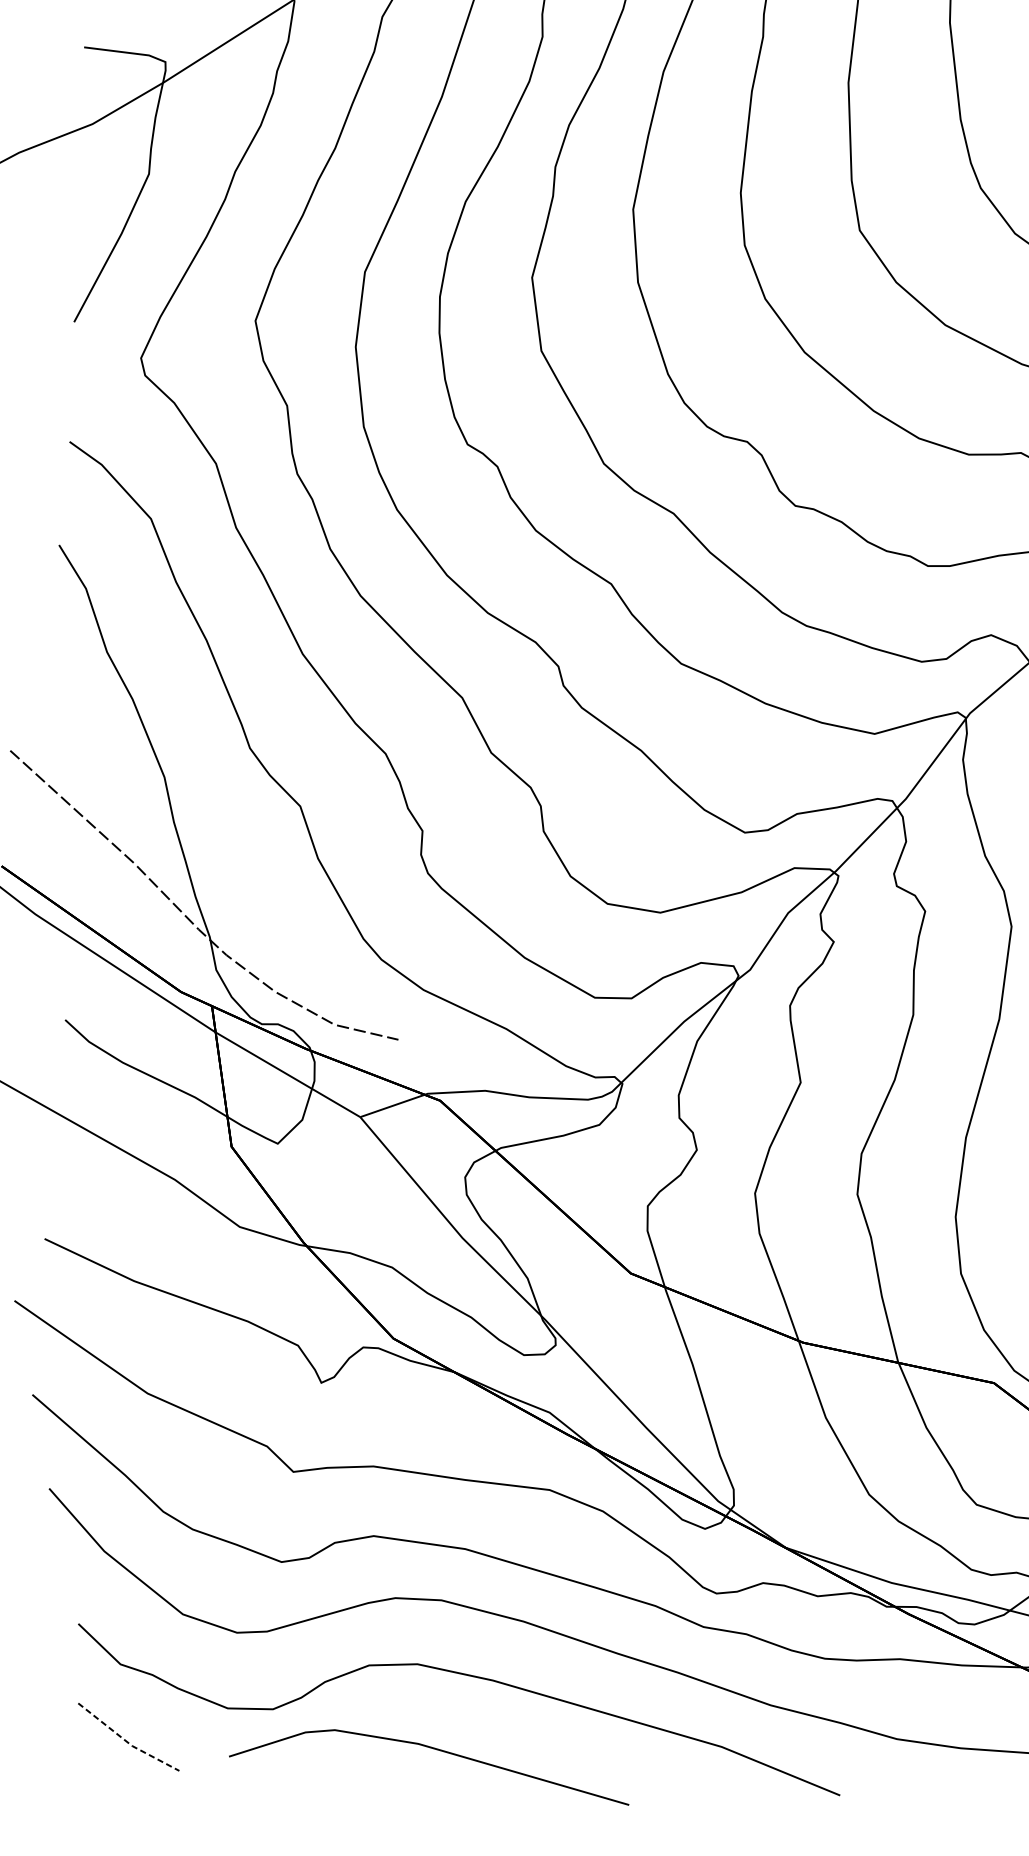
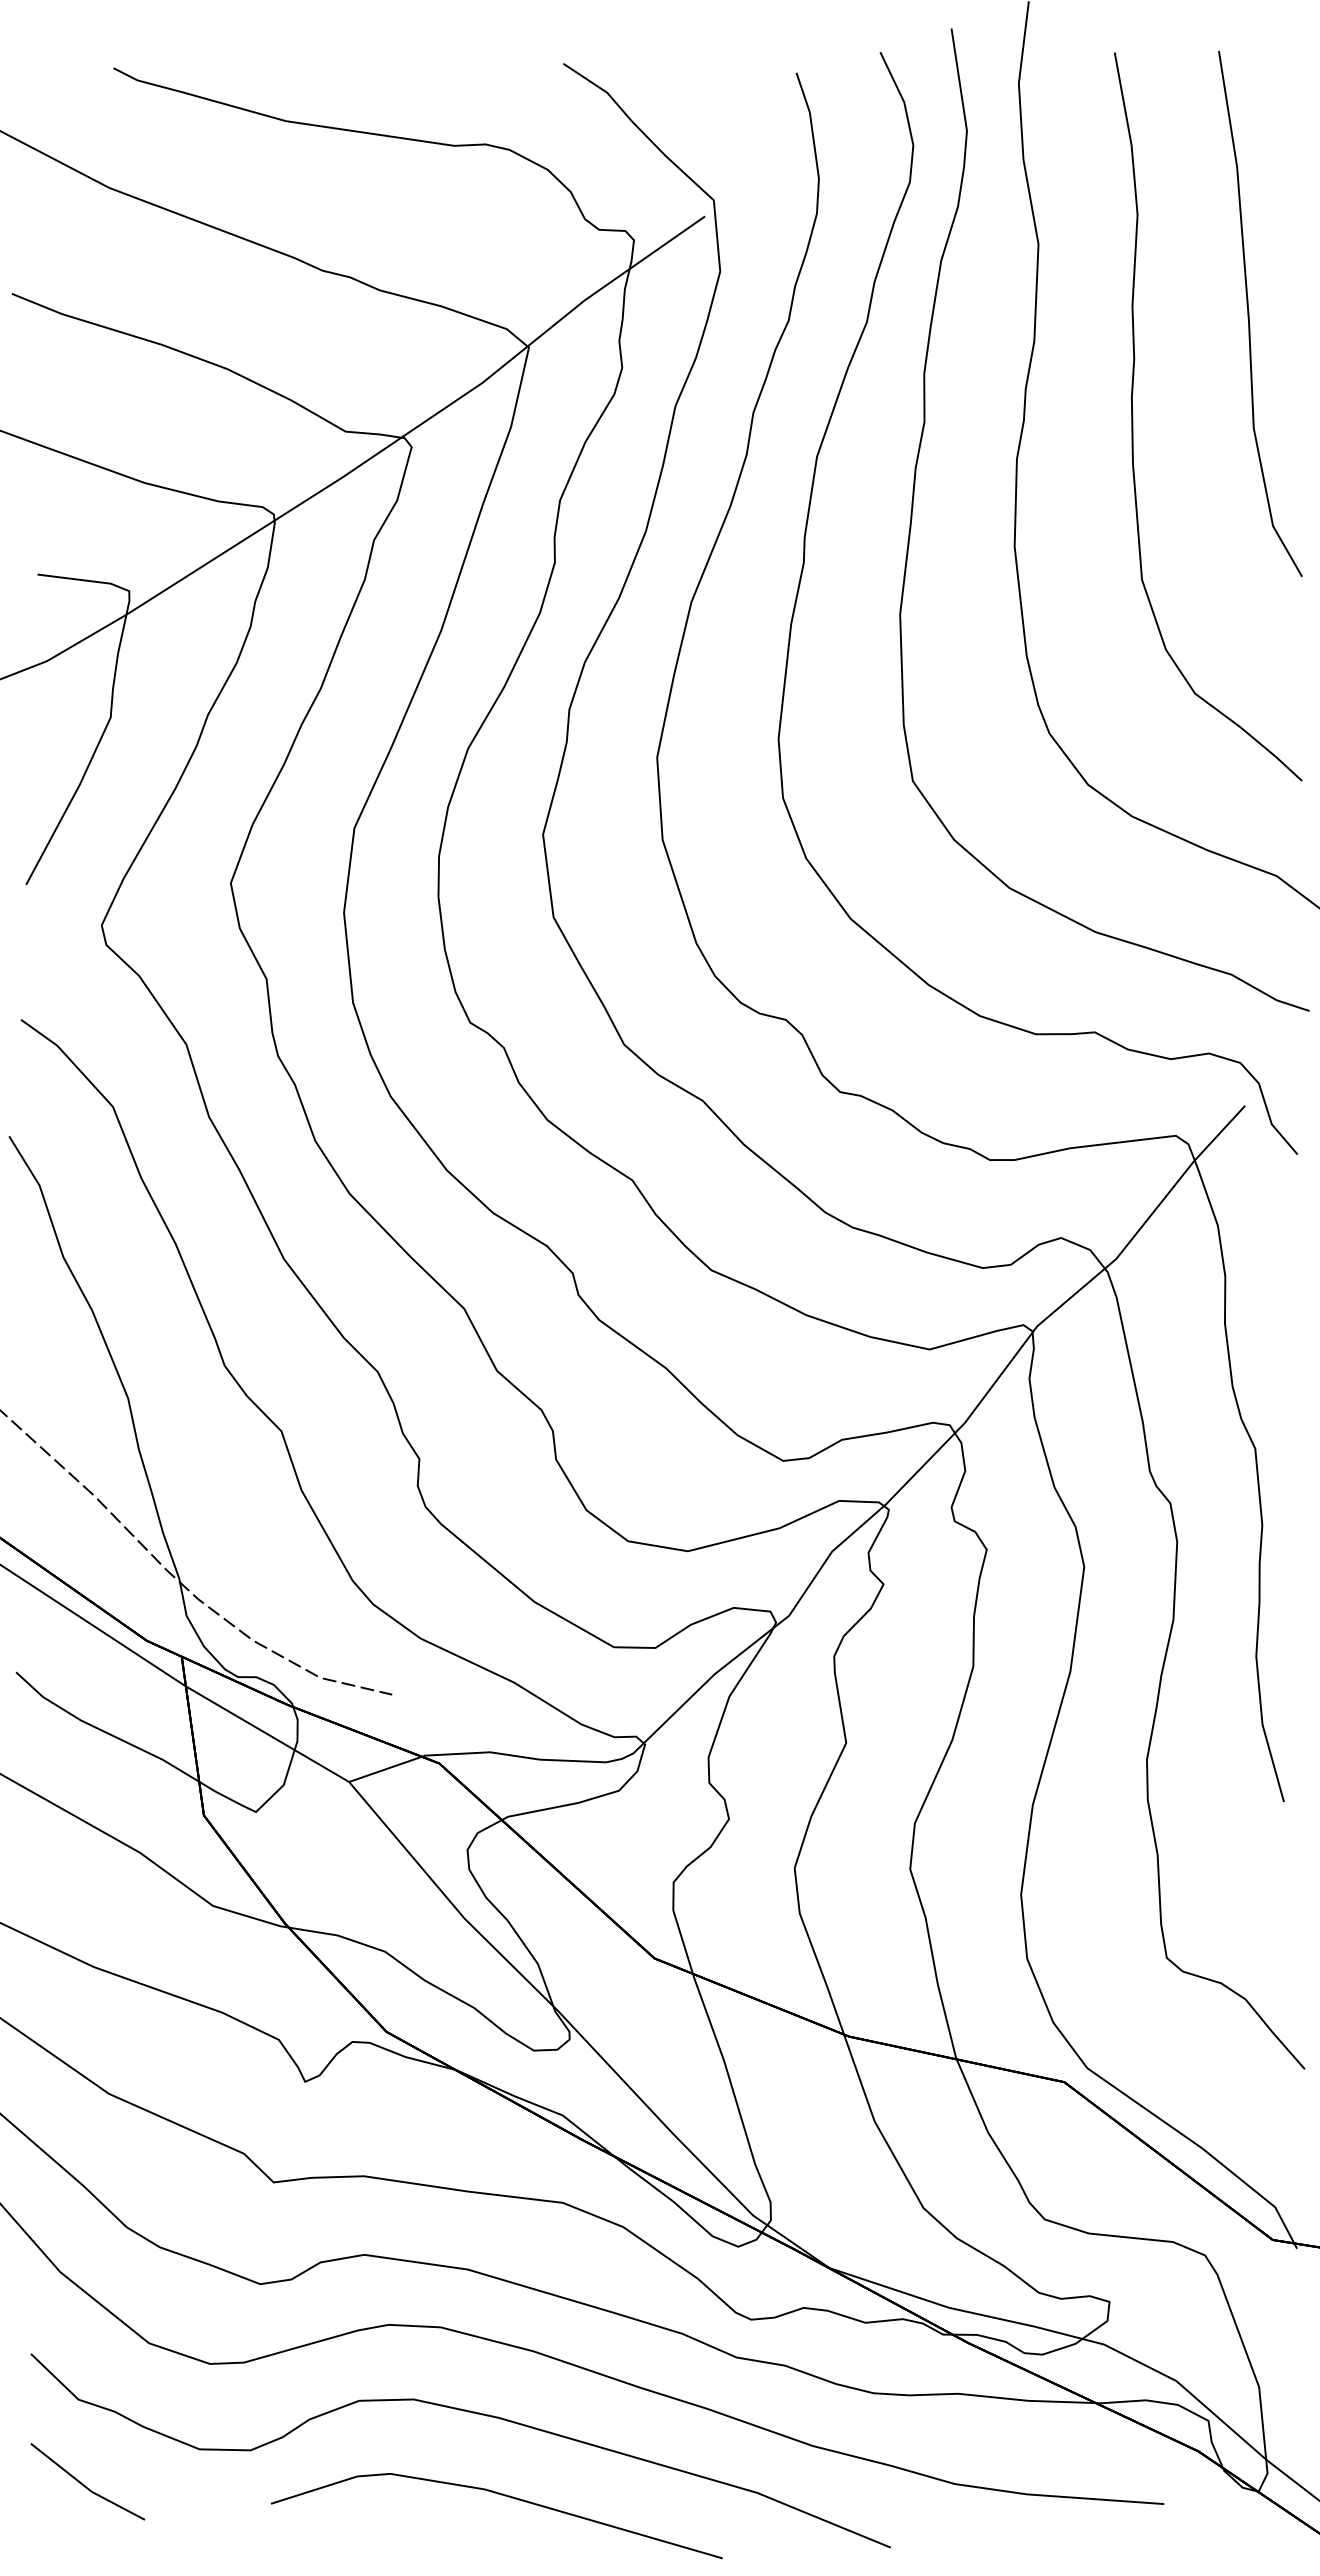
line: (126, 1741) -> (85, 2486), dashed -> solid
line: (435, 1750) -> (504, 2496), moved

